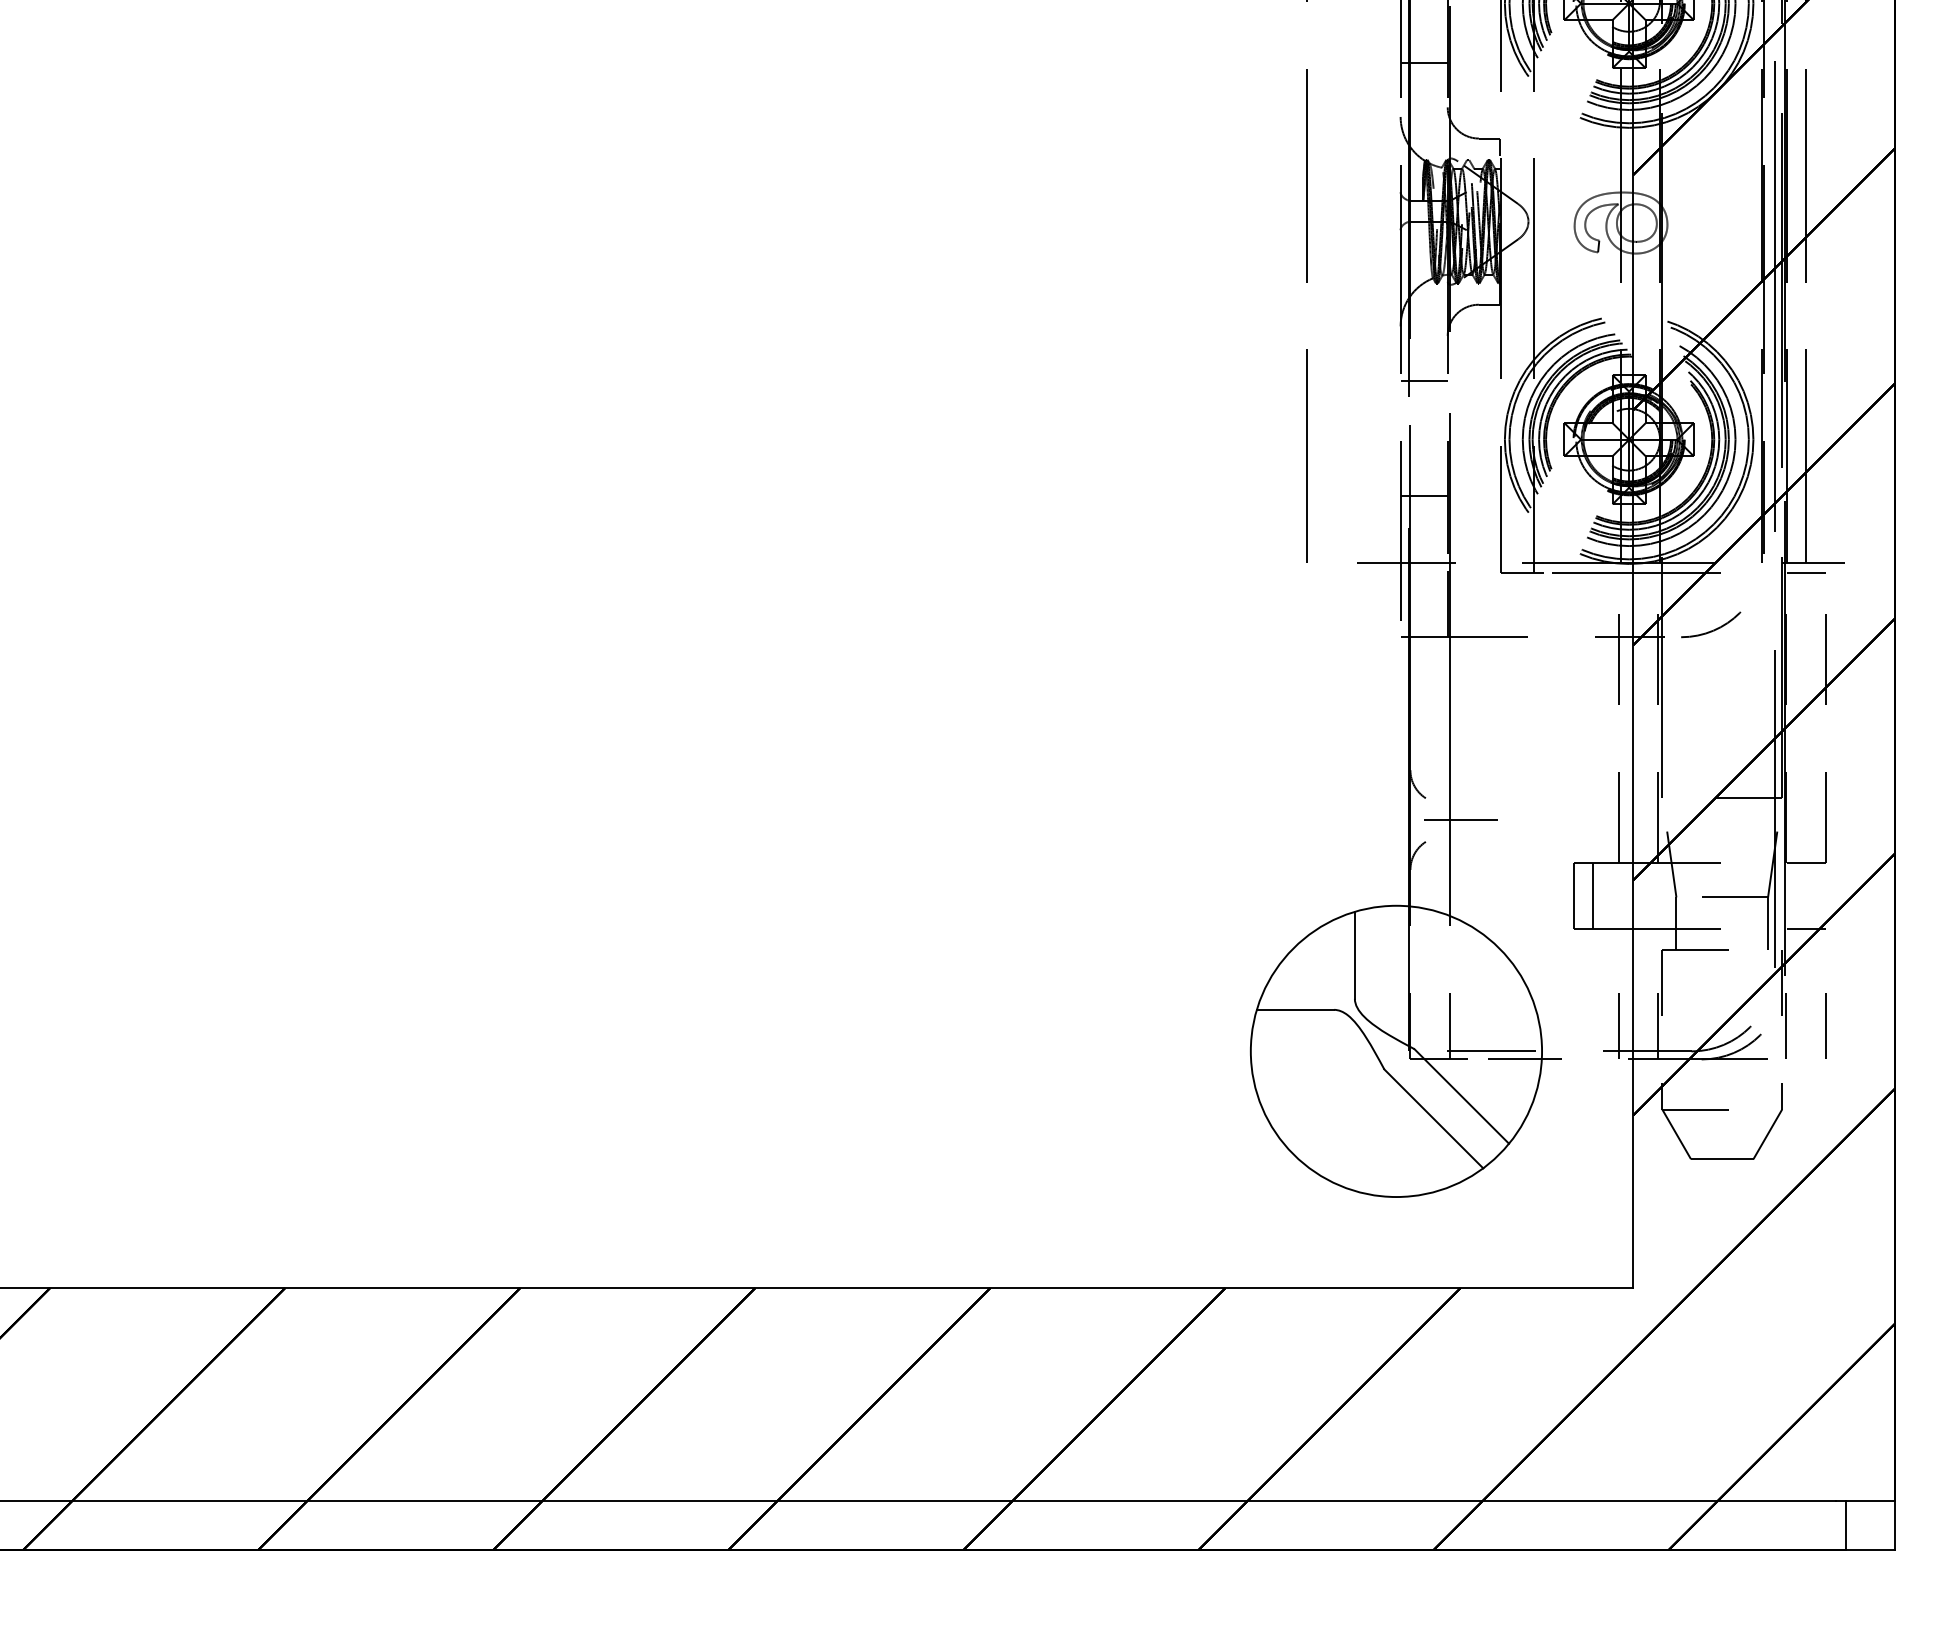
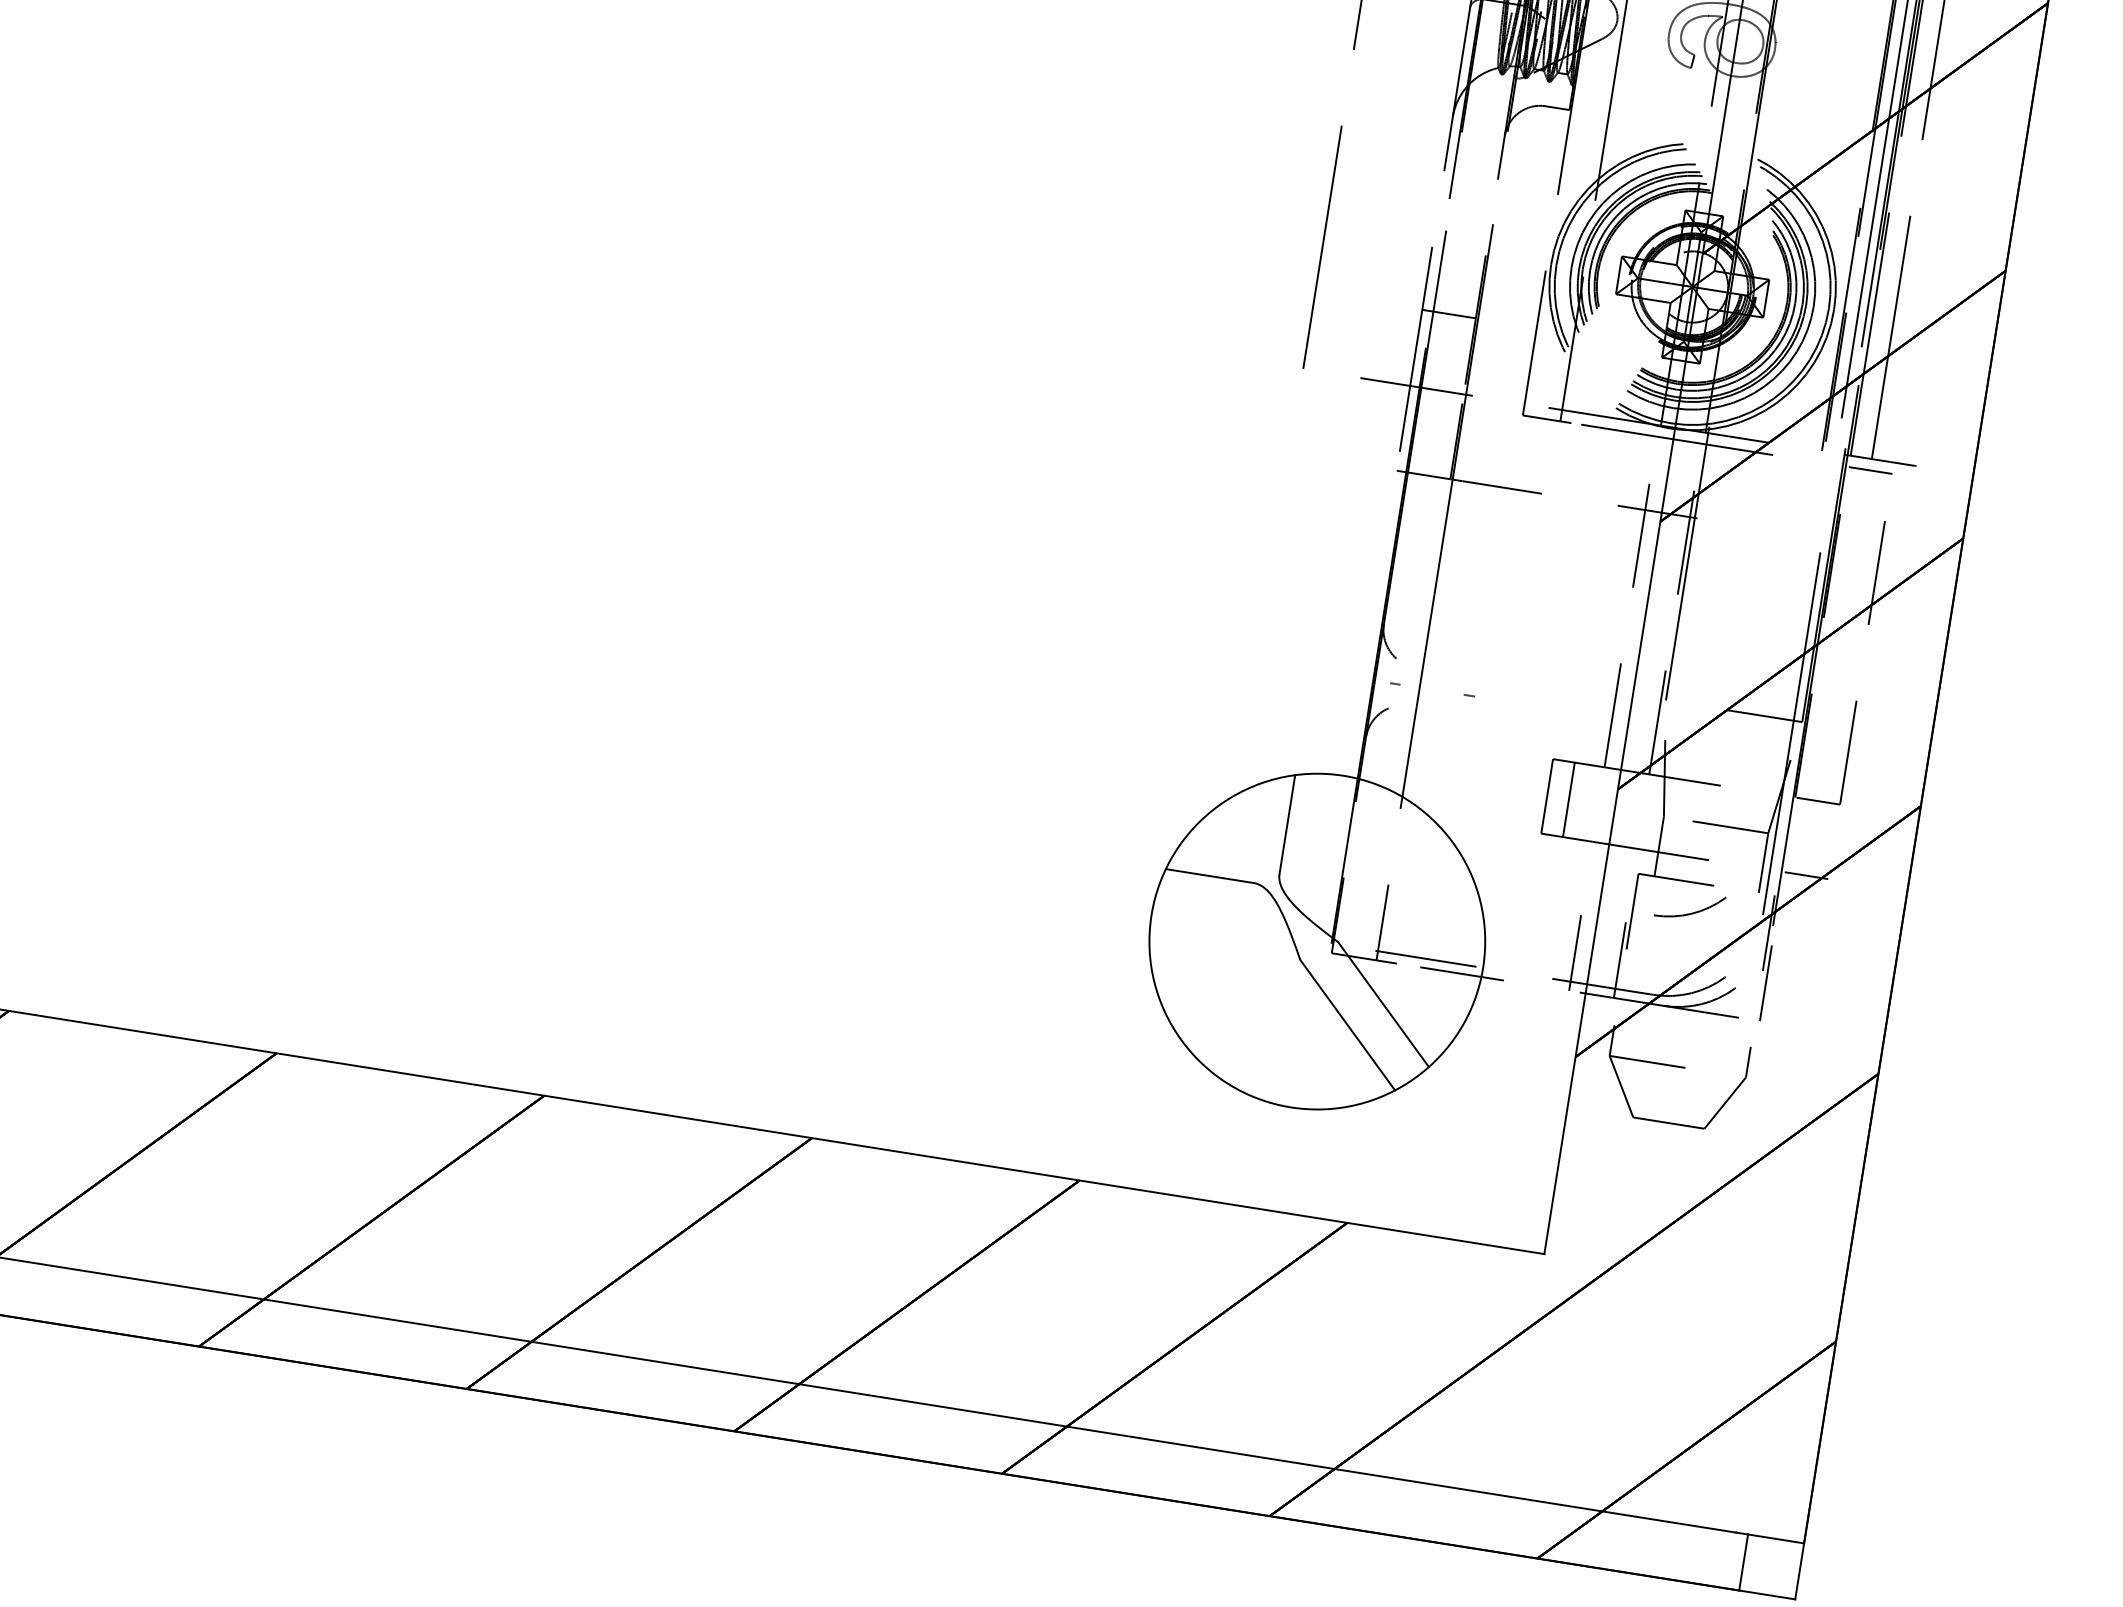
line: (1423, 380) -> (1469, 182), removed
arc: (1713, 629) -> (1692, 912), moved
line: (1460, 820) -> (1431, 690), removed
line: (1825, 1025) -> (1810, 989), removed

